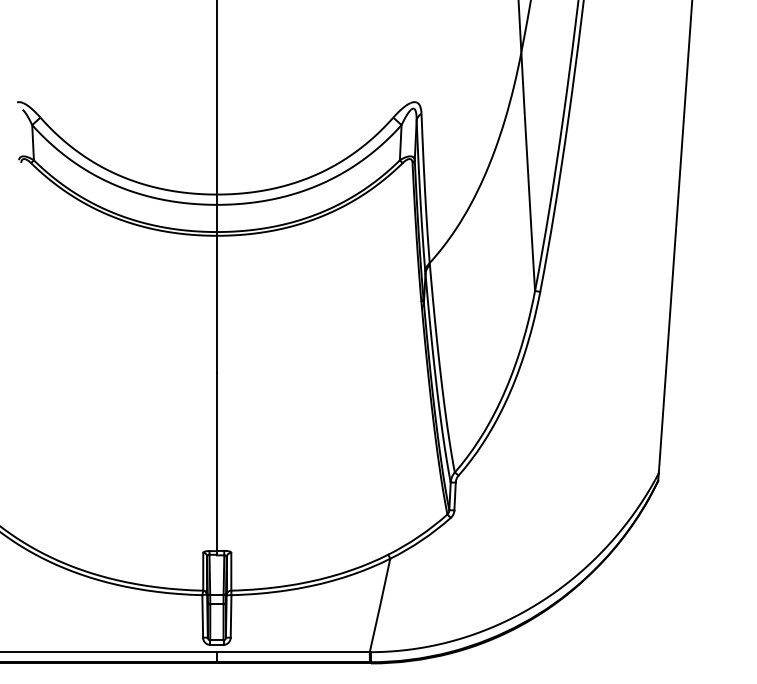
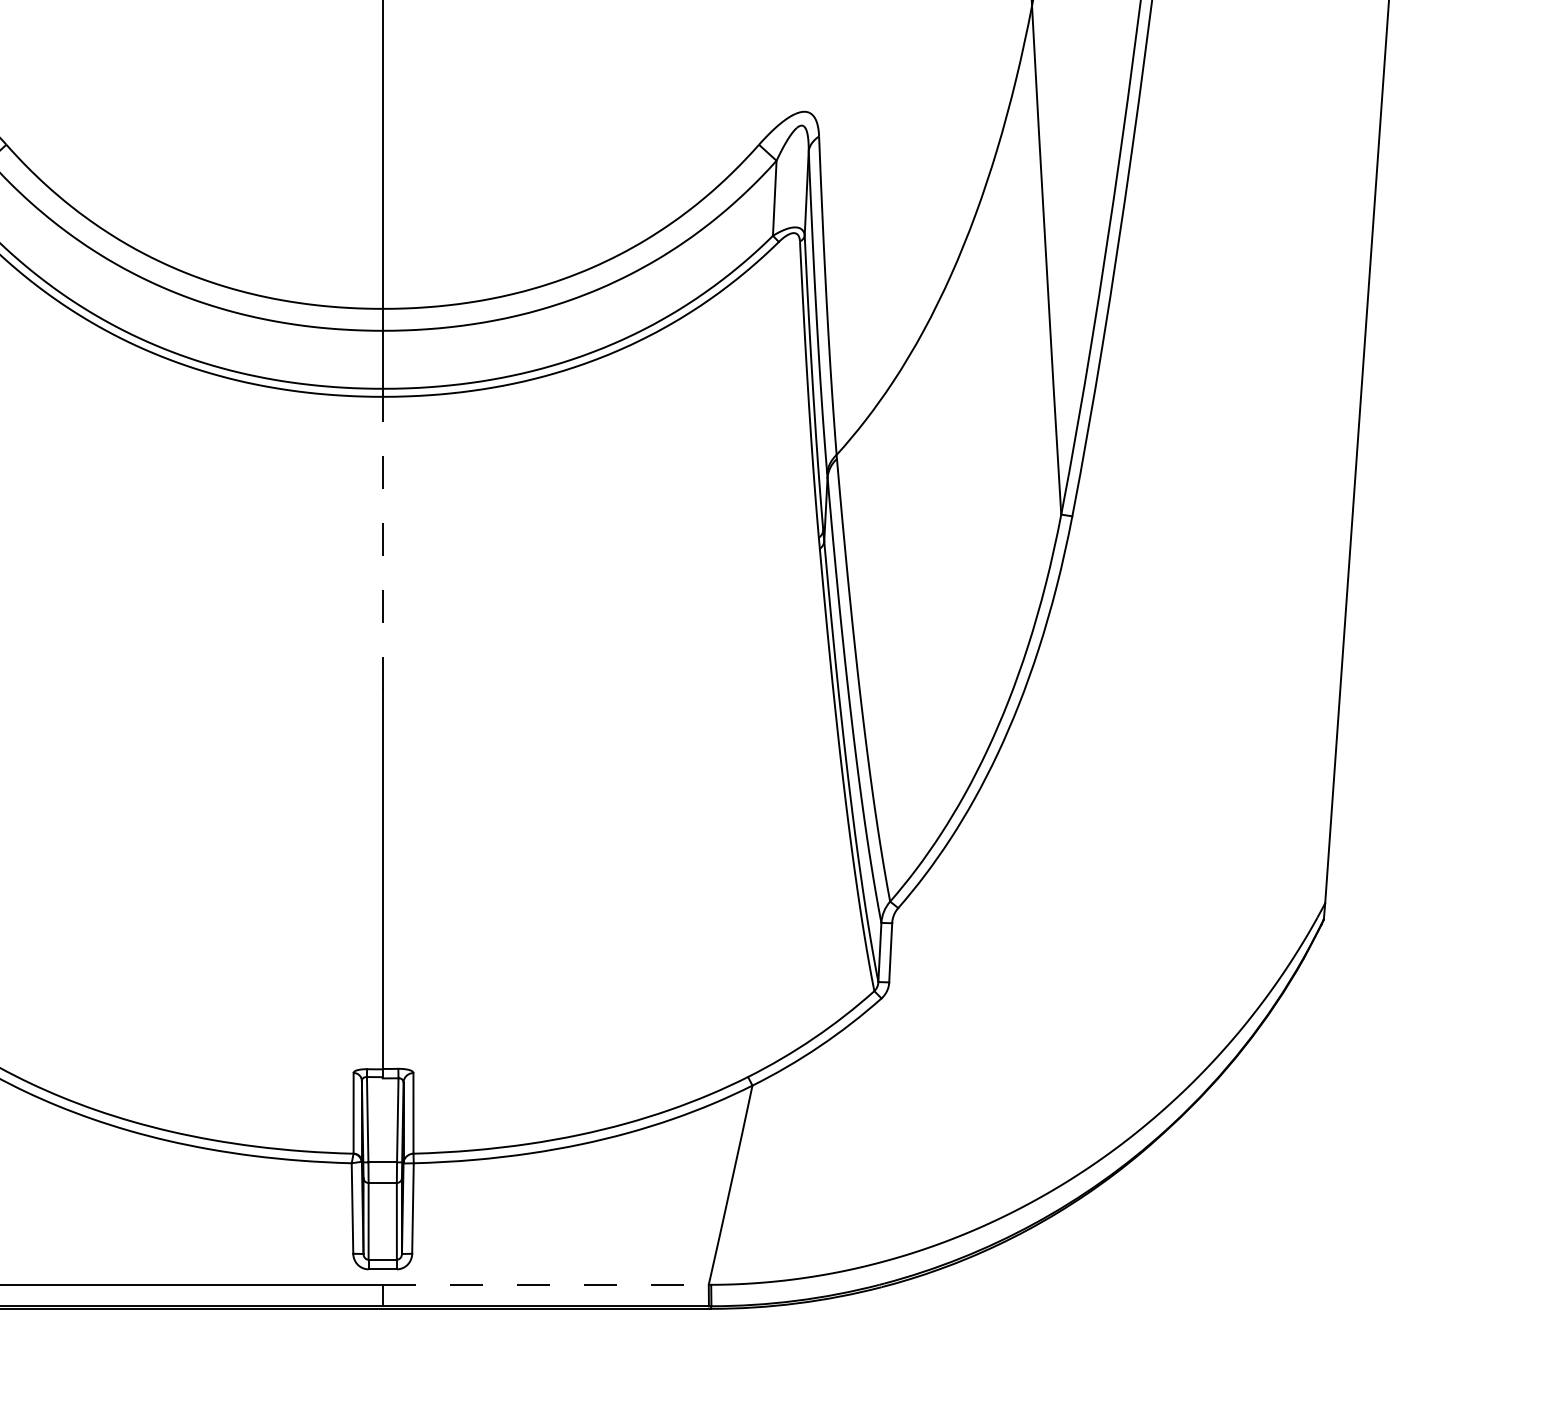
line: (216, 304) -> (381, 543), solid -> dashed
line: (293, 652) -> (546, 1285), solid -> dashed

